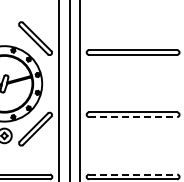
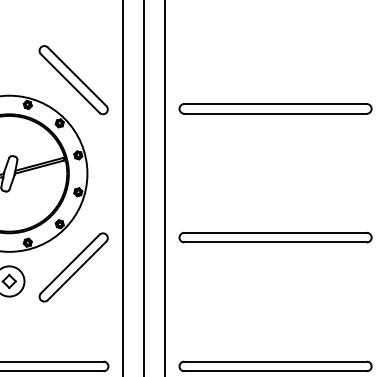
line: (133, 117) -> (276, 243), dashed -> solid
line: (133, 174) -> (276, 361), dashed -> solid

